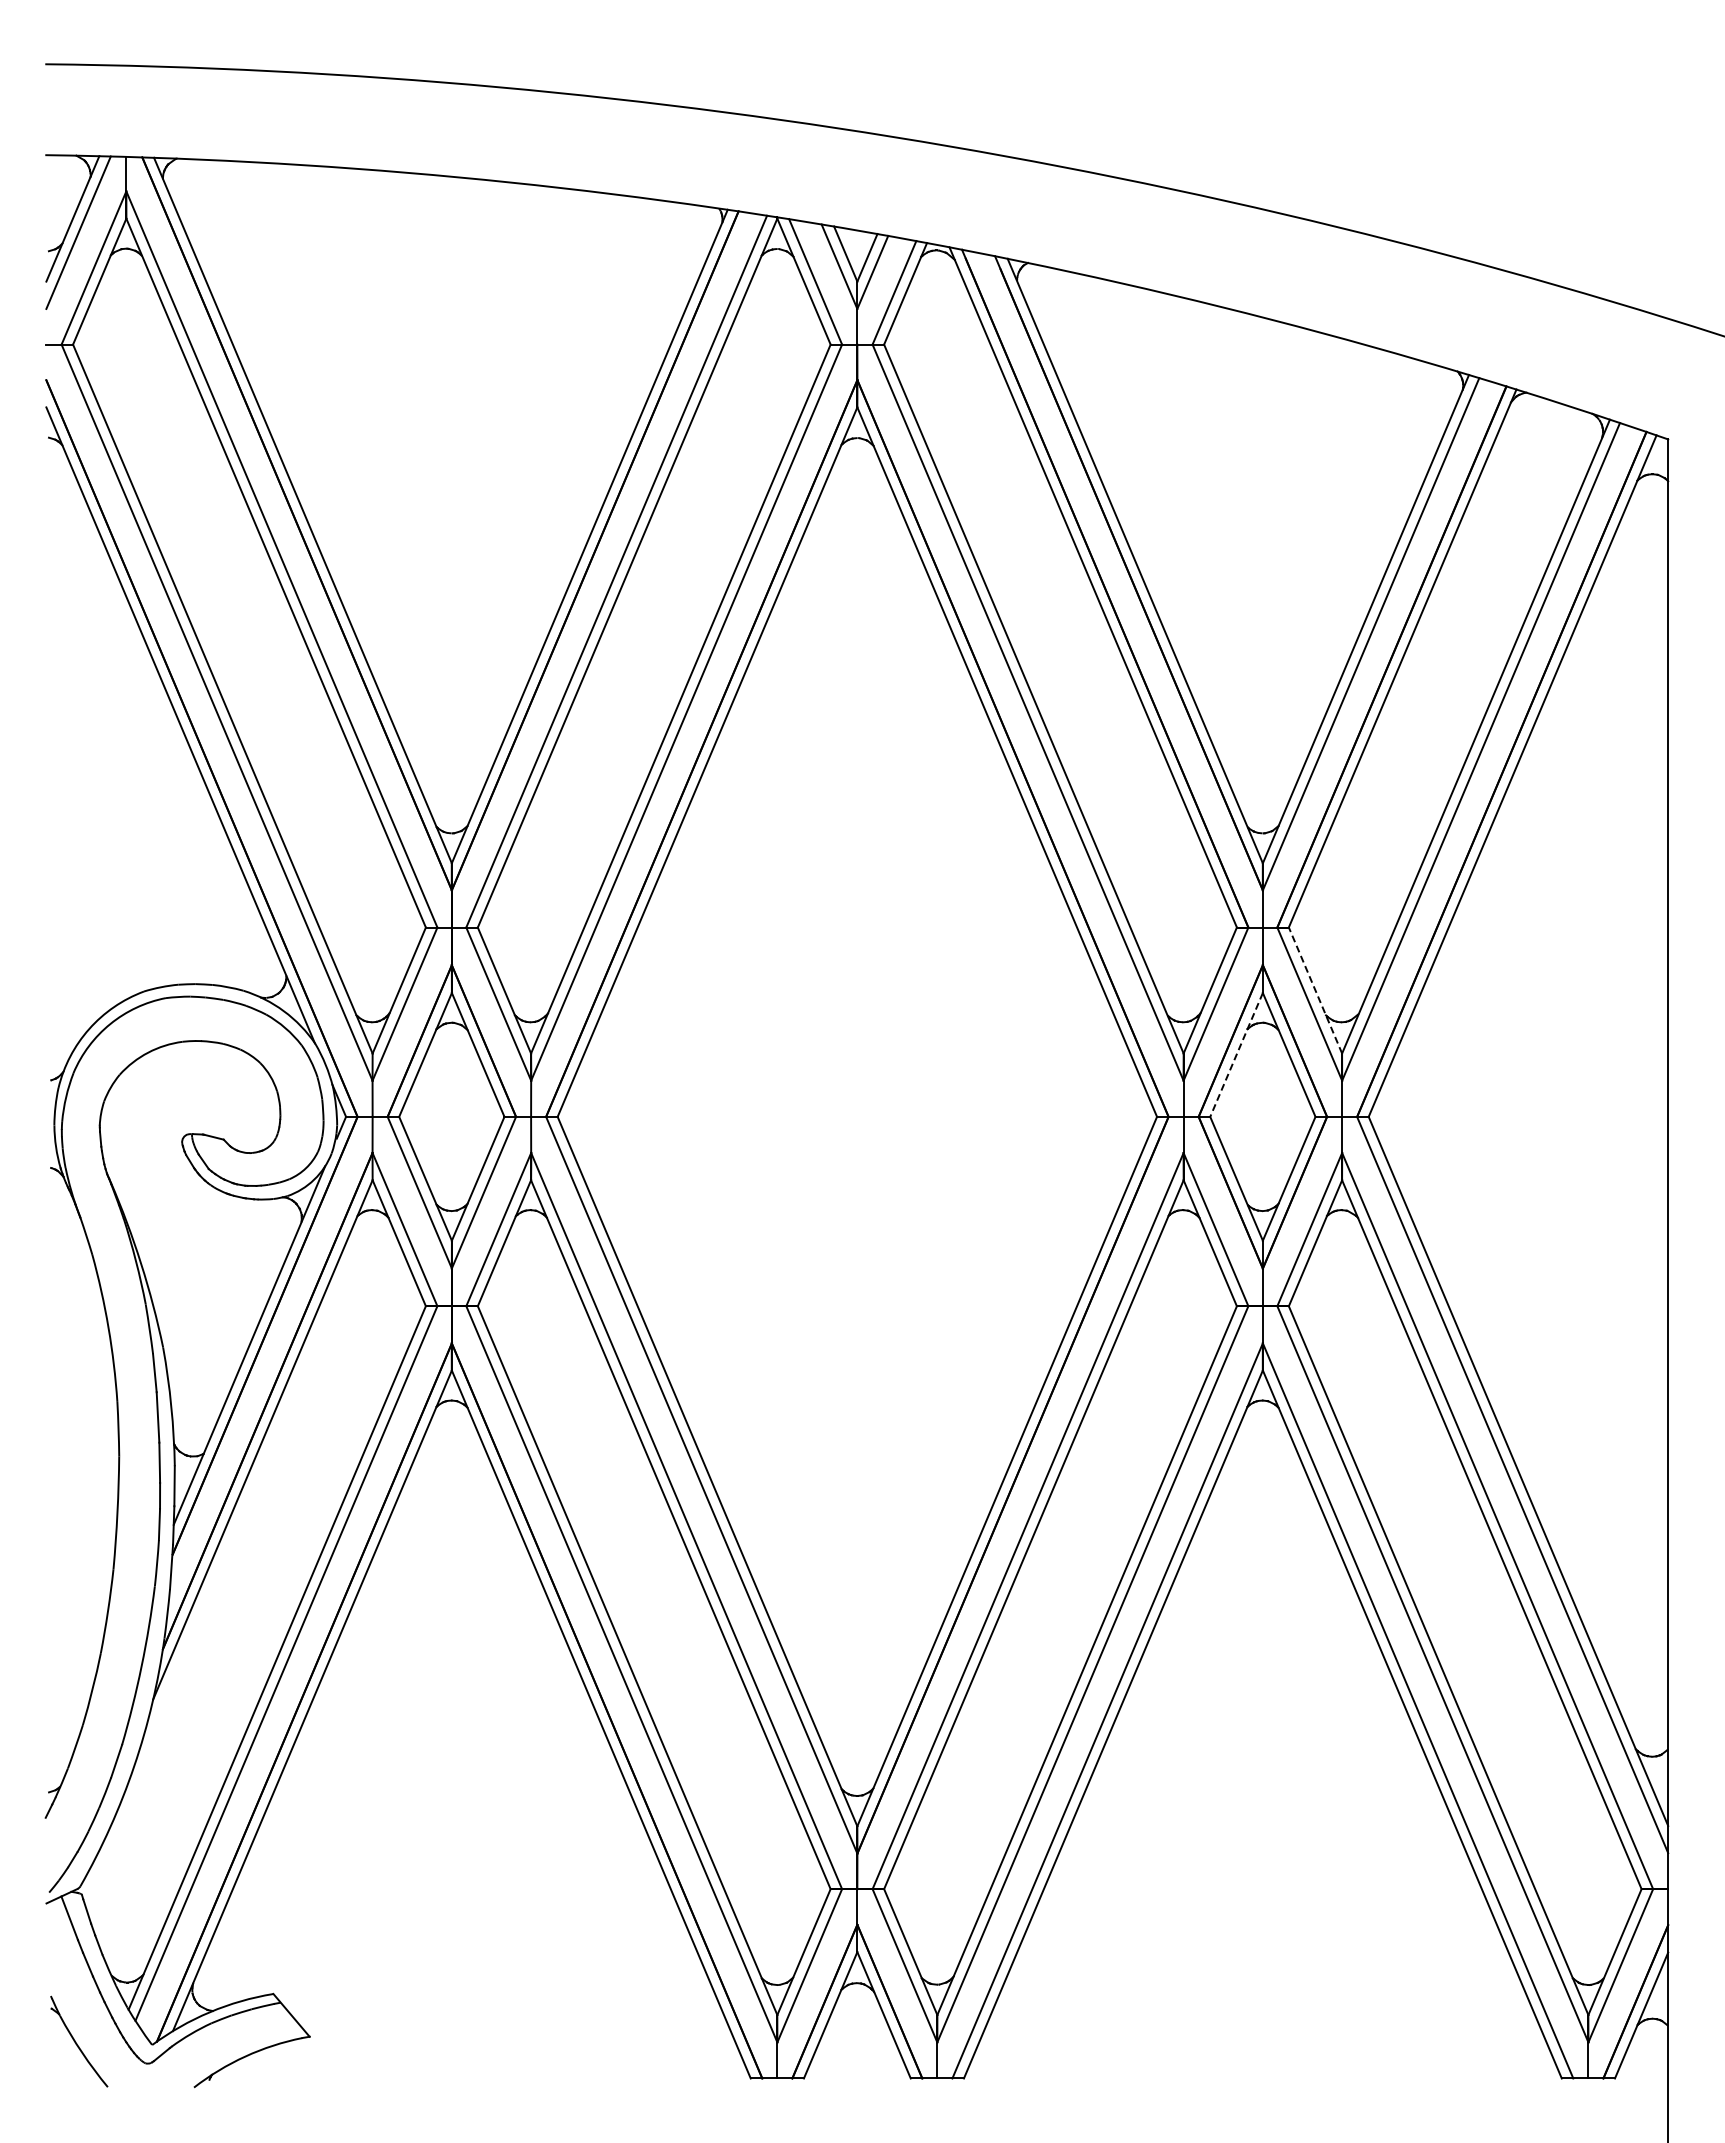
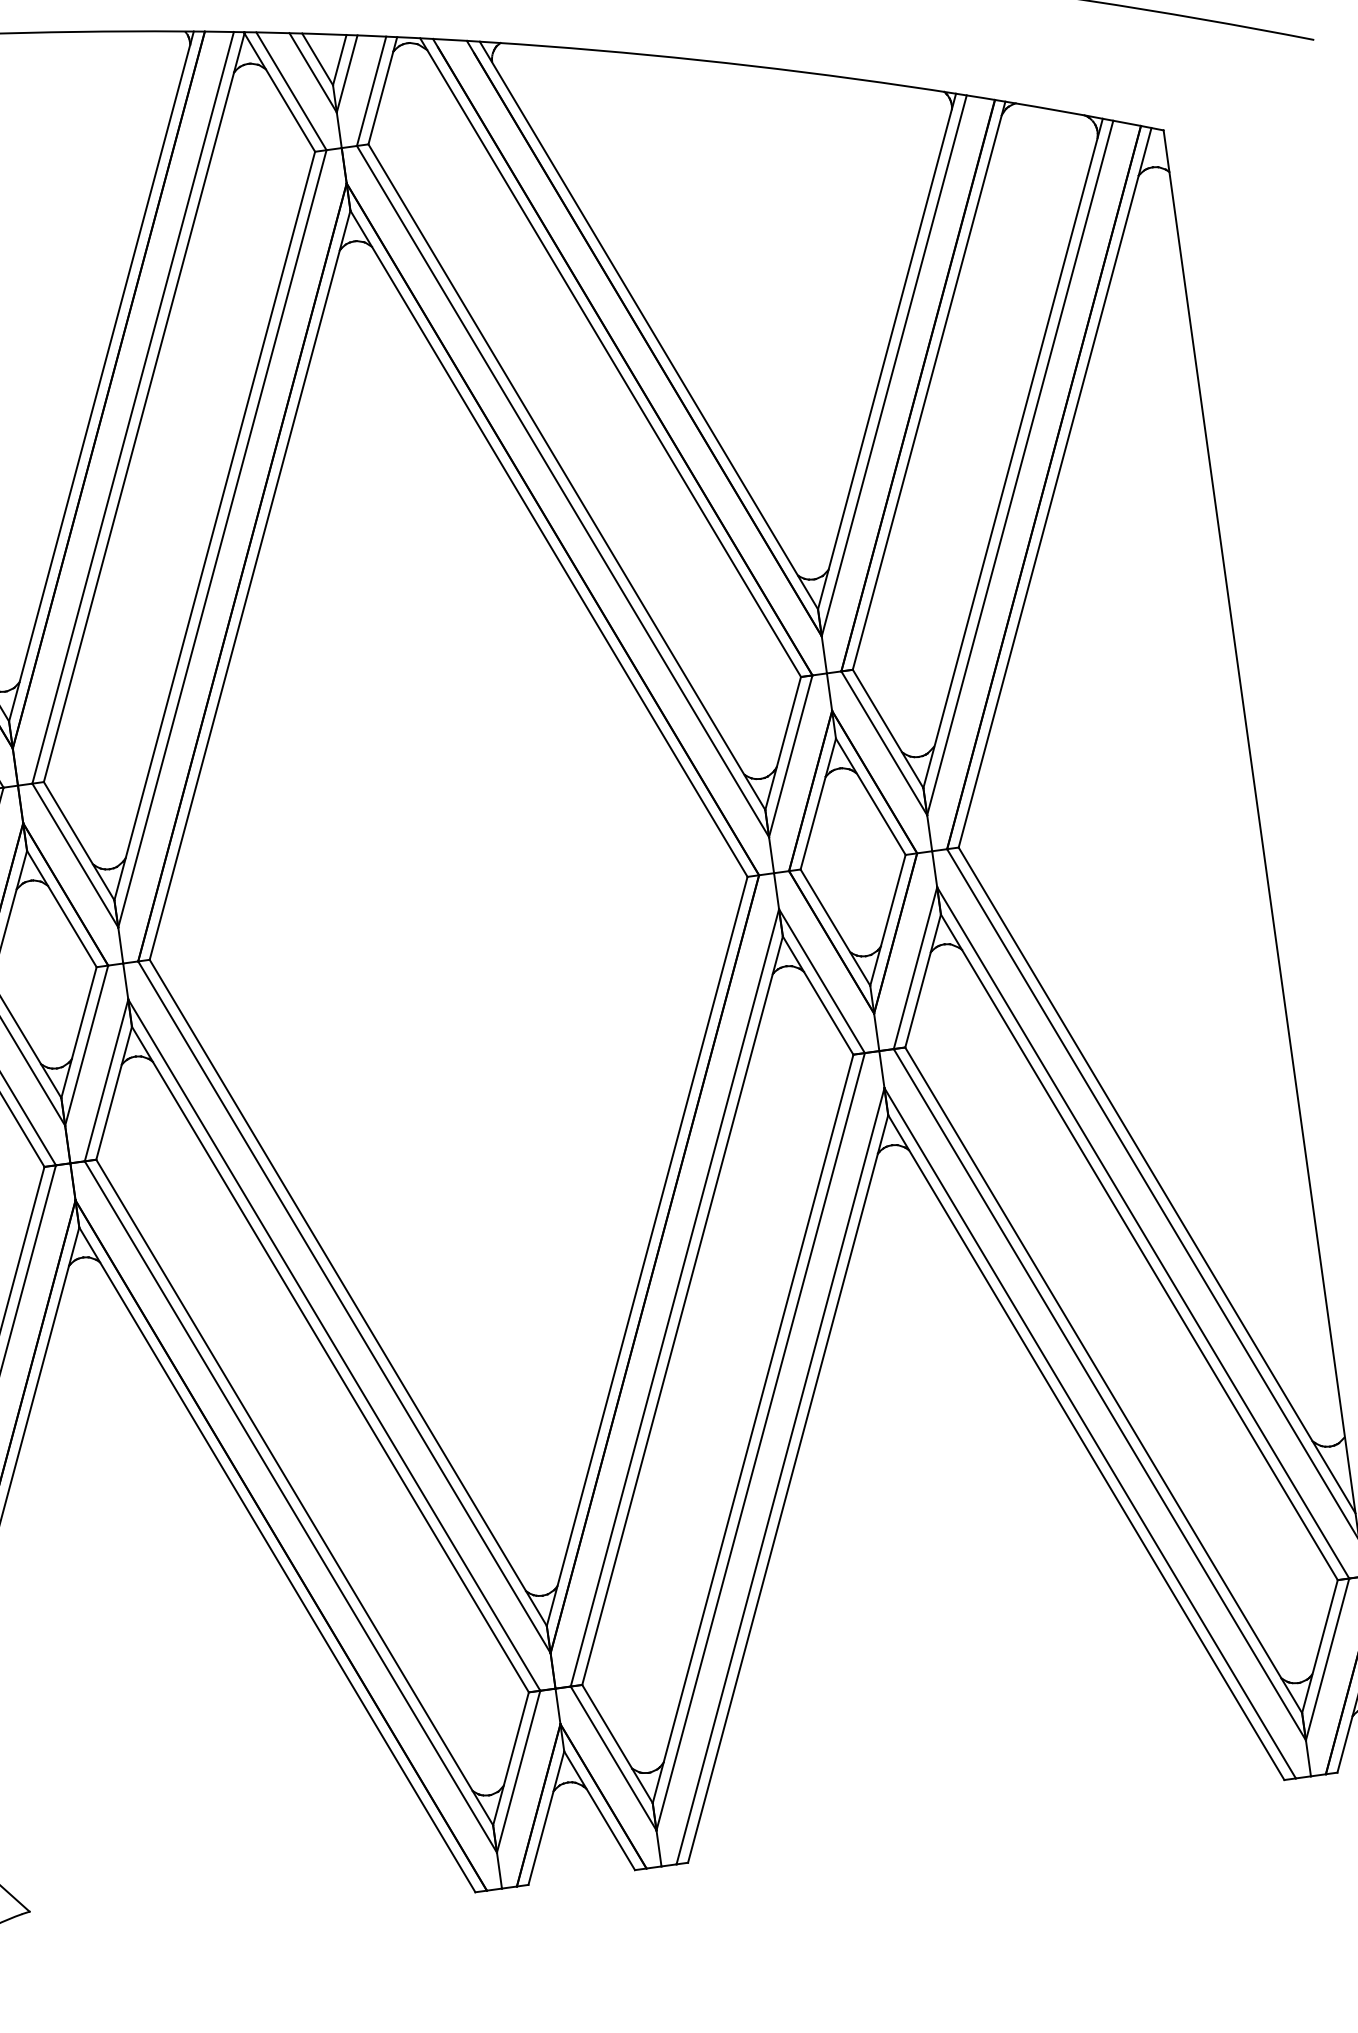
line: (1315, 990) -> (888, 728), dashed -> solid
line: (1236, 1055) -> (818, 804), dashed -> solid

